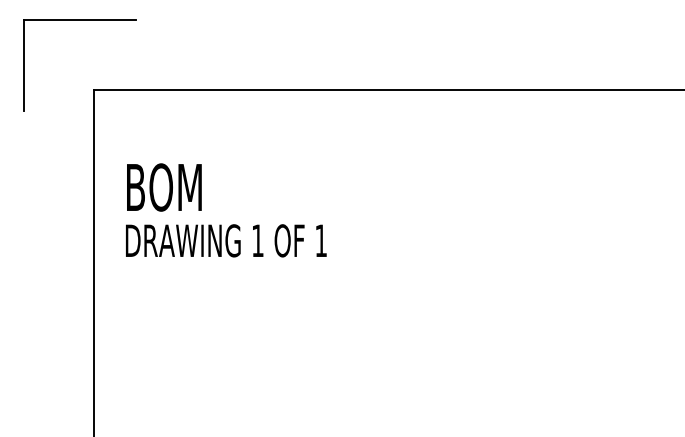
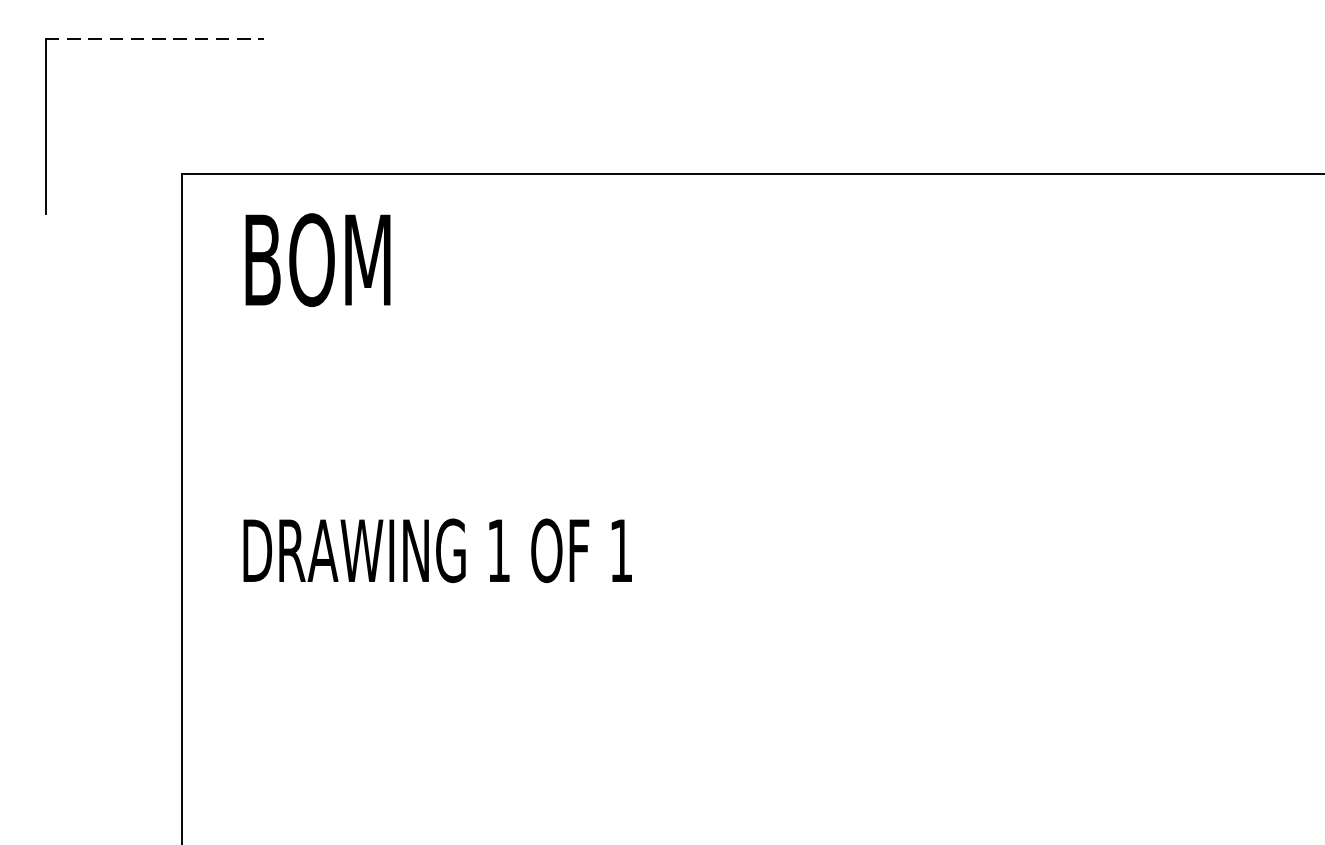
line: (80, 19) -> (155, 37), solid -> dashed
text: (164, 187) -> (318, 260), moved
text: (226, 240) -> (438, 550), moved

